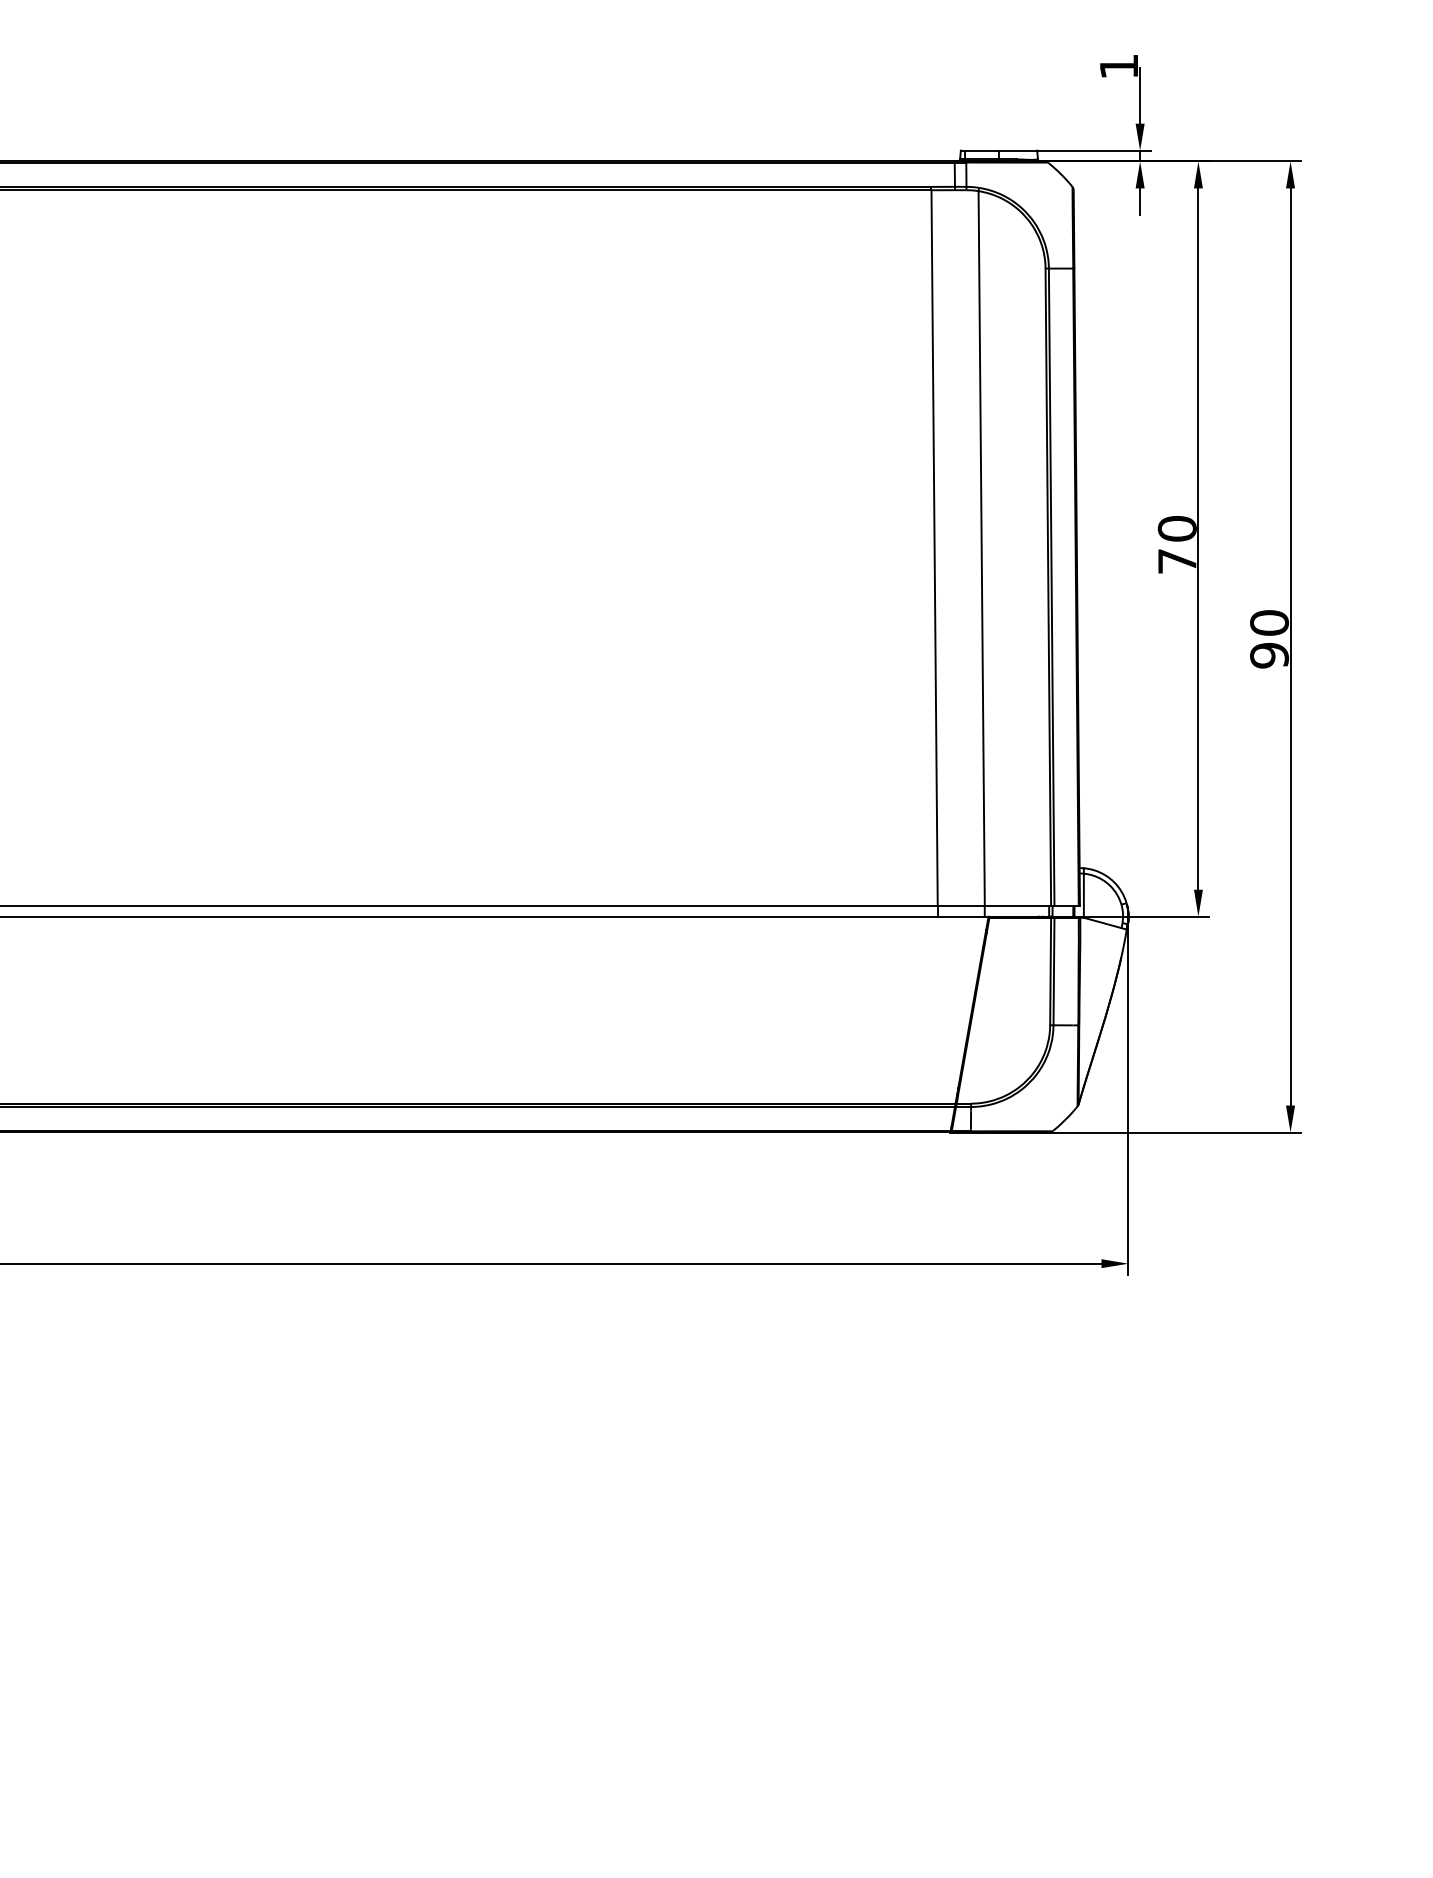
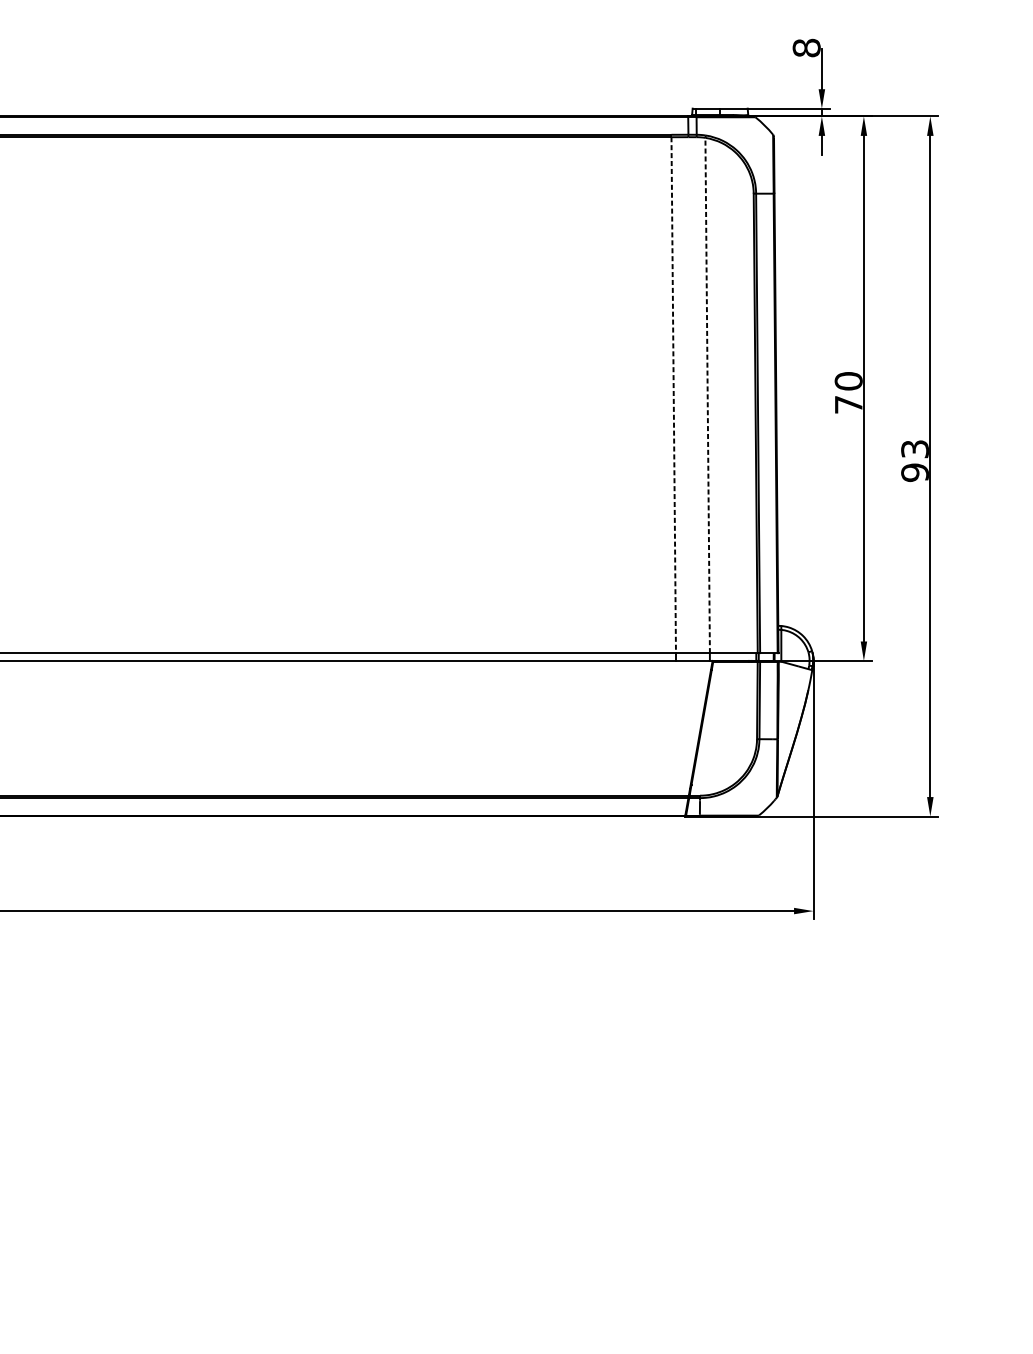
text: (1118, 66) -> (806, 48), 1 -> 8
line: (934, 548) -> (673, 395), solid -> dashed
line: (981, 548) -> (707, 395), solid -> dashed
text: (1269, 622) -> (915, 448), 90 -> 93

